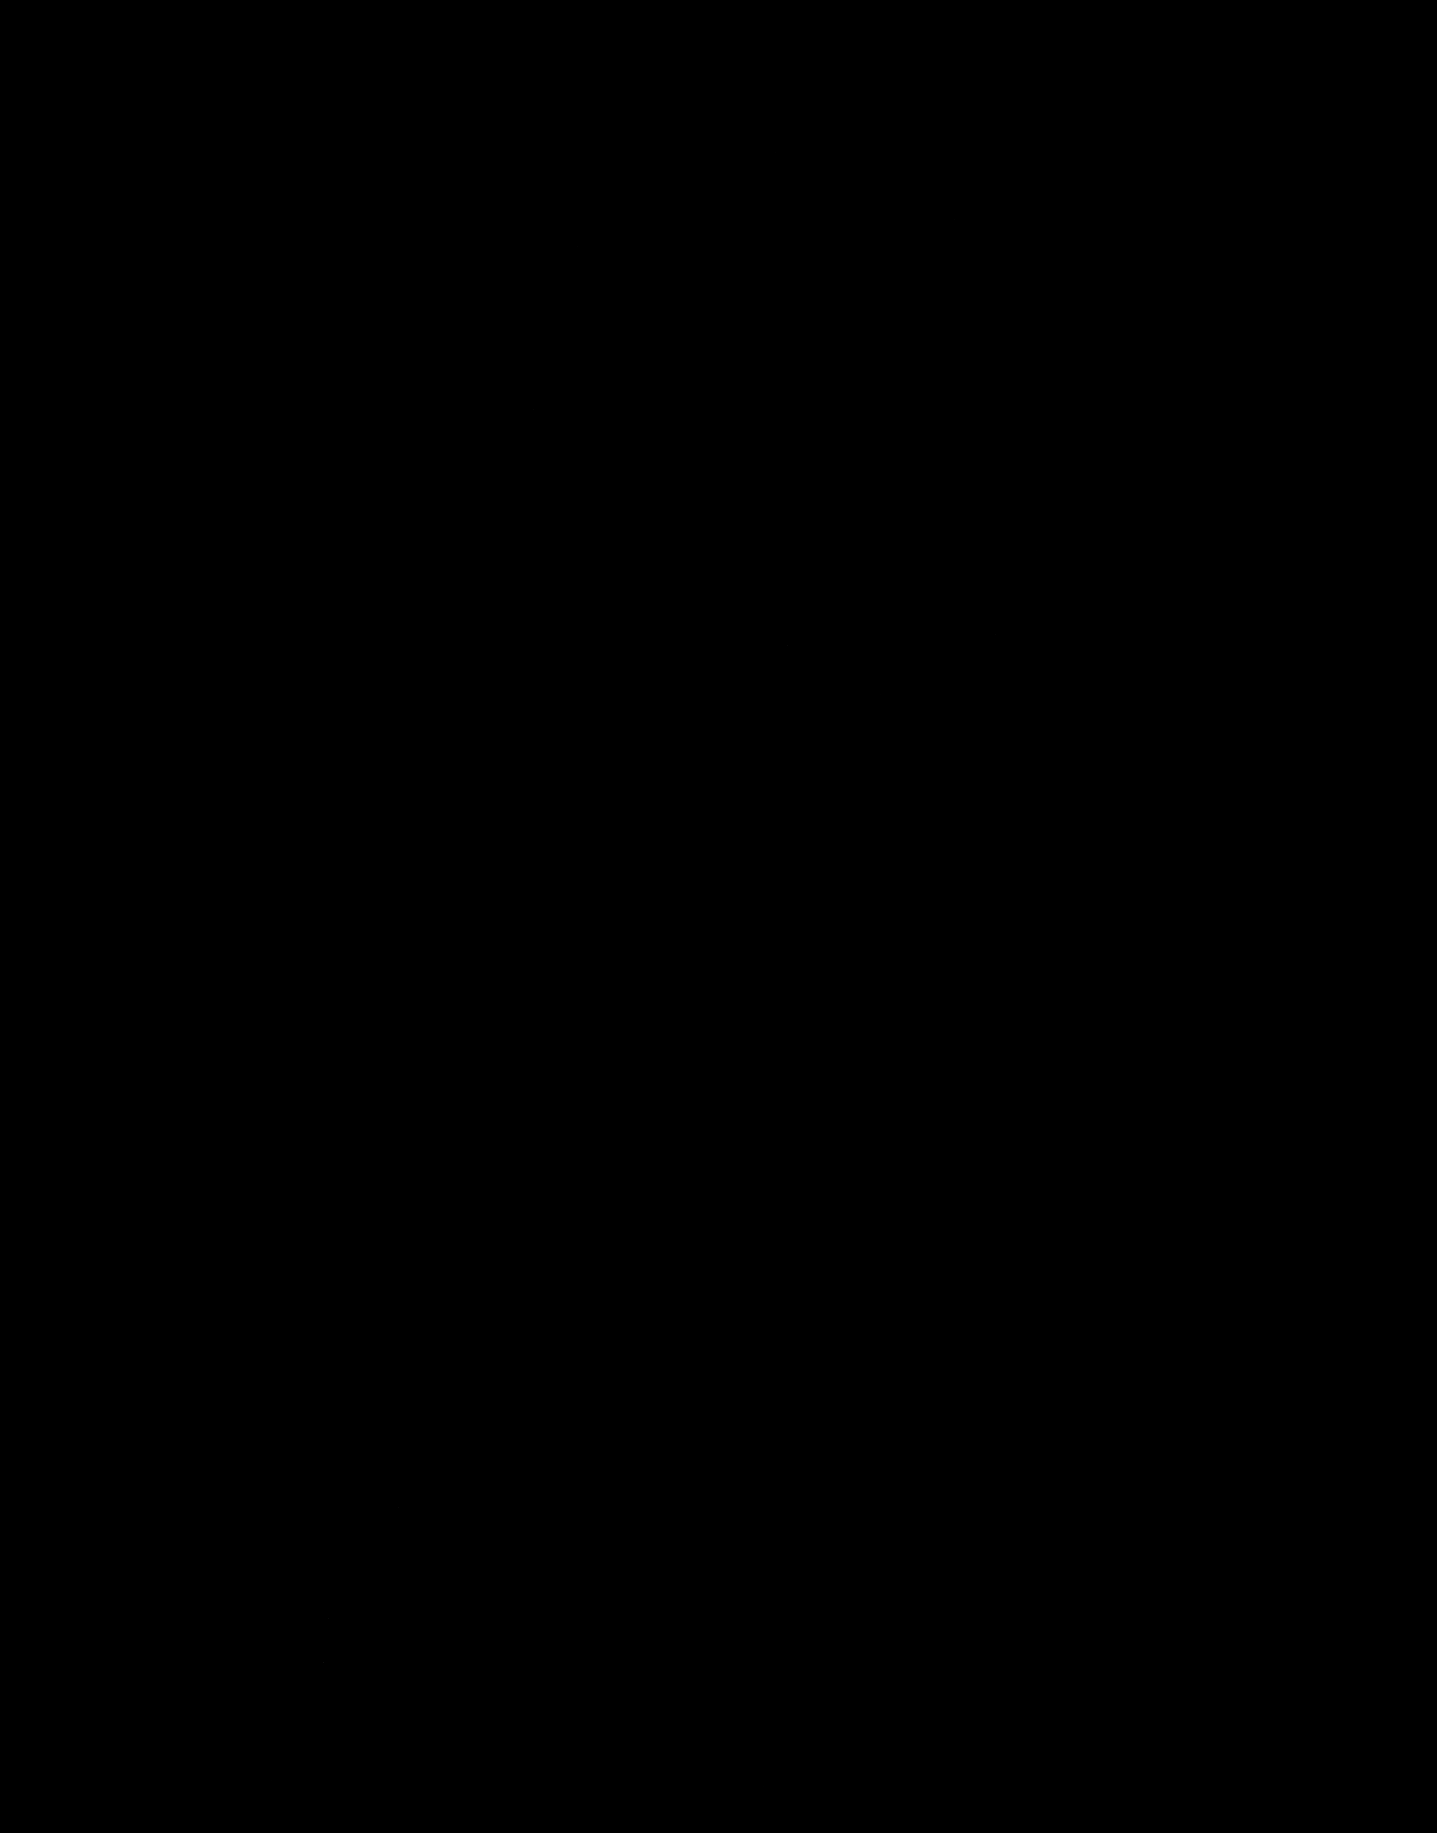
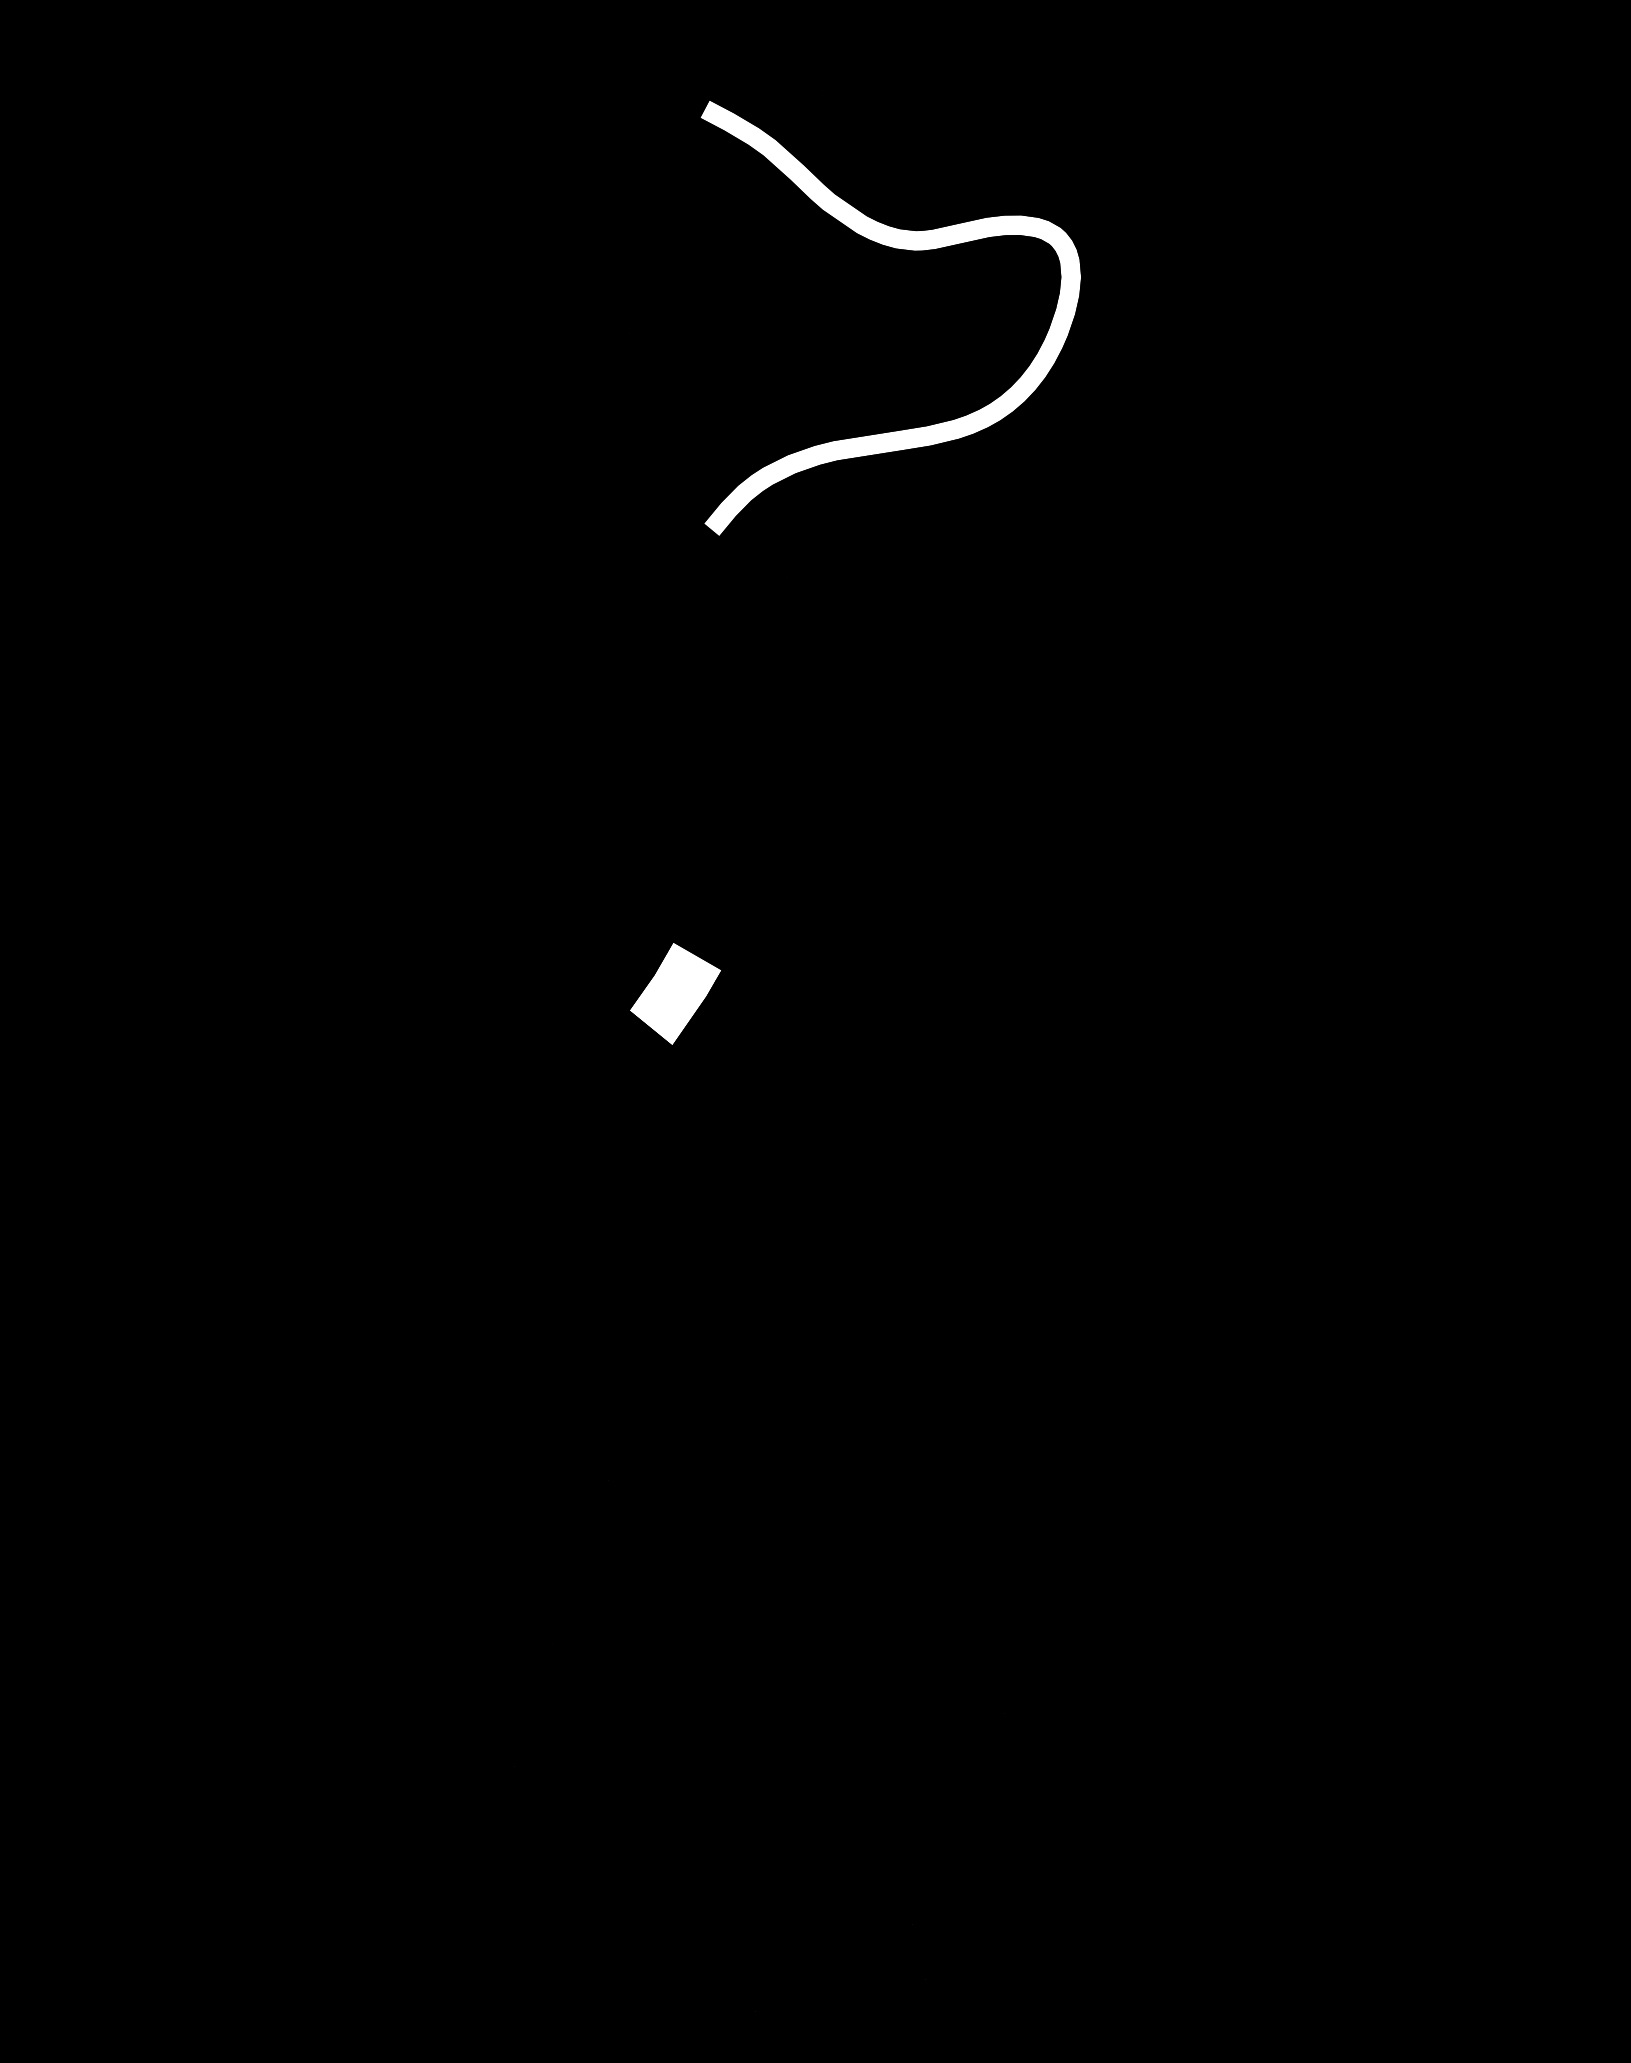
fill: (815, 387) -> (890, 318), removed
fill: (522, 1032) -> (675, 993), removed

